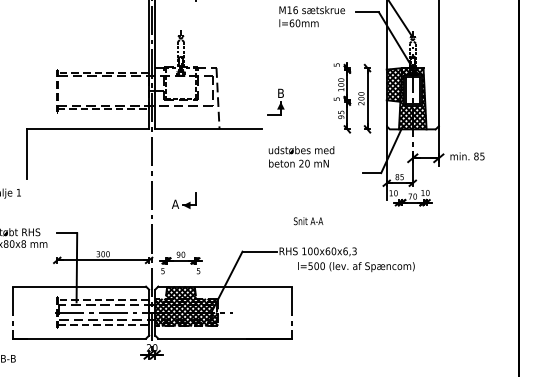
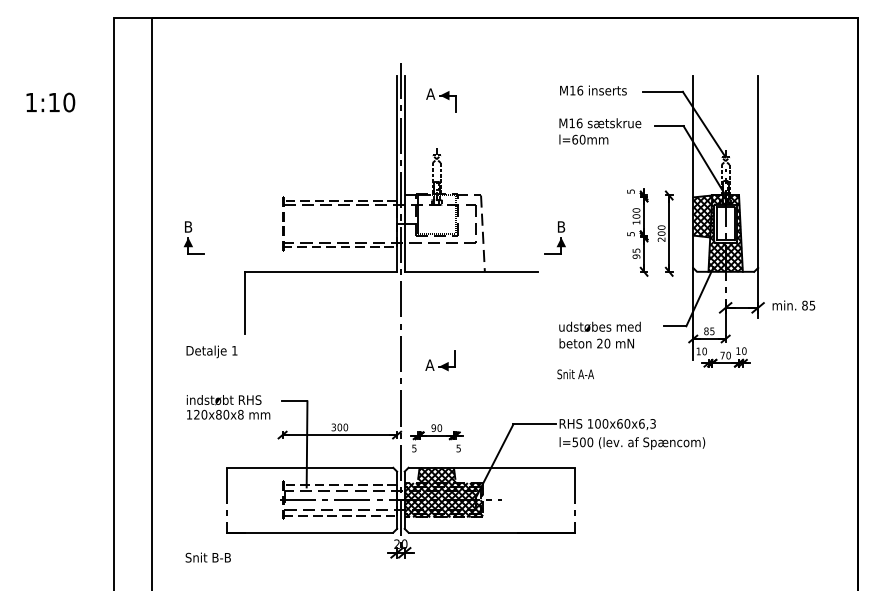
text: (301, 156) -> (599, 334), moved
text: (308, 221) -> (575, 374), moved
text: (356, 267) -> (632, 443), moved

